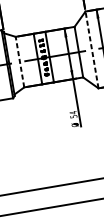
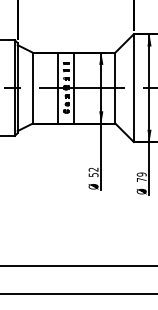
line: (91, 50) -> (133, 88), dashed -> solid
line: (19, 61) -> (32, 87), dashed -> solid
text: (73, 112) -> (93, 169), 54 -> 52

